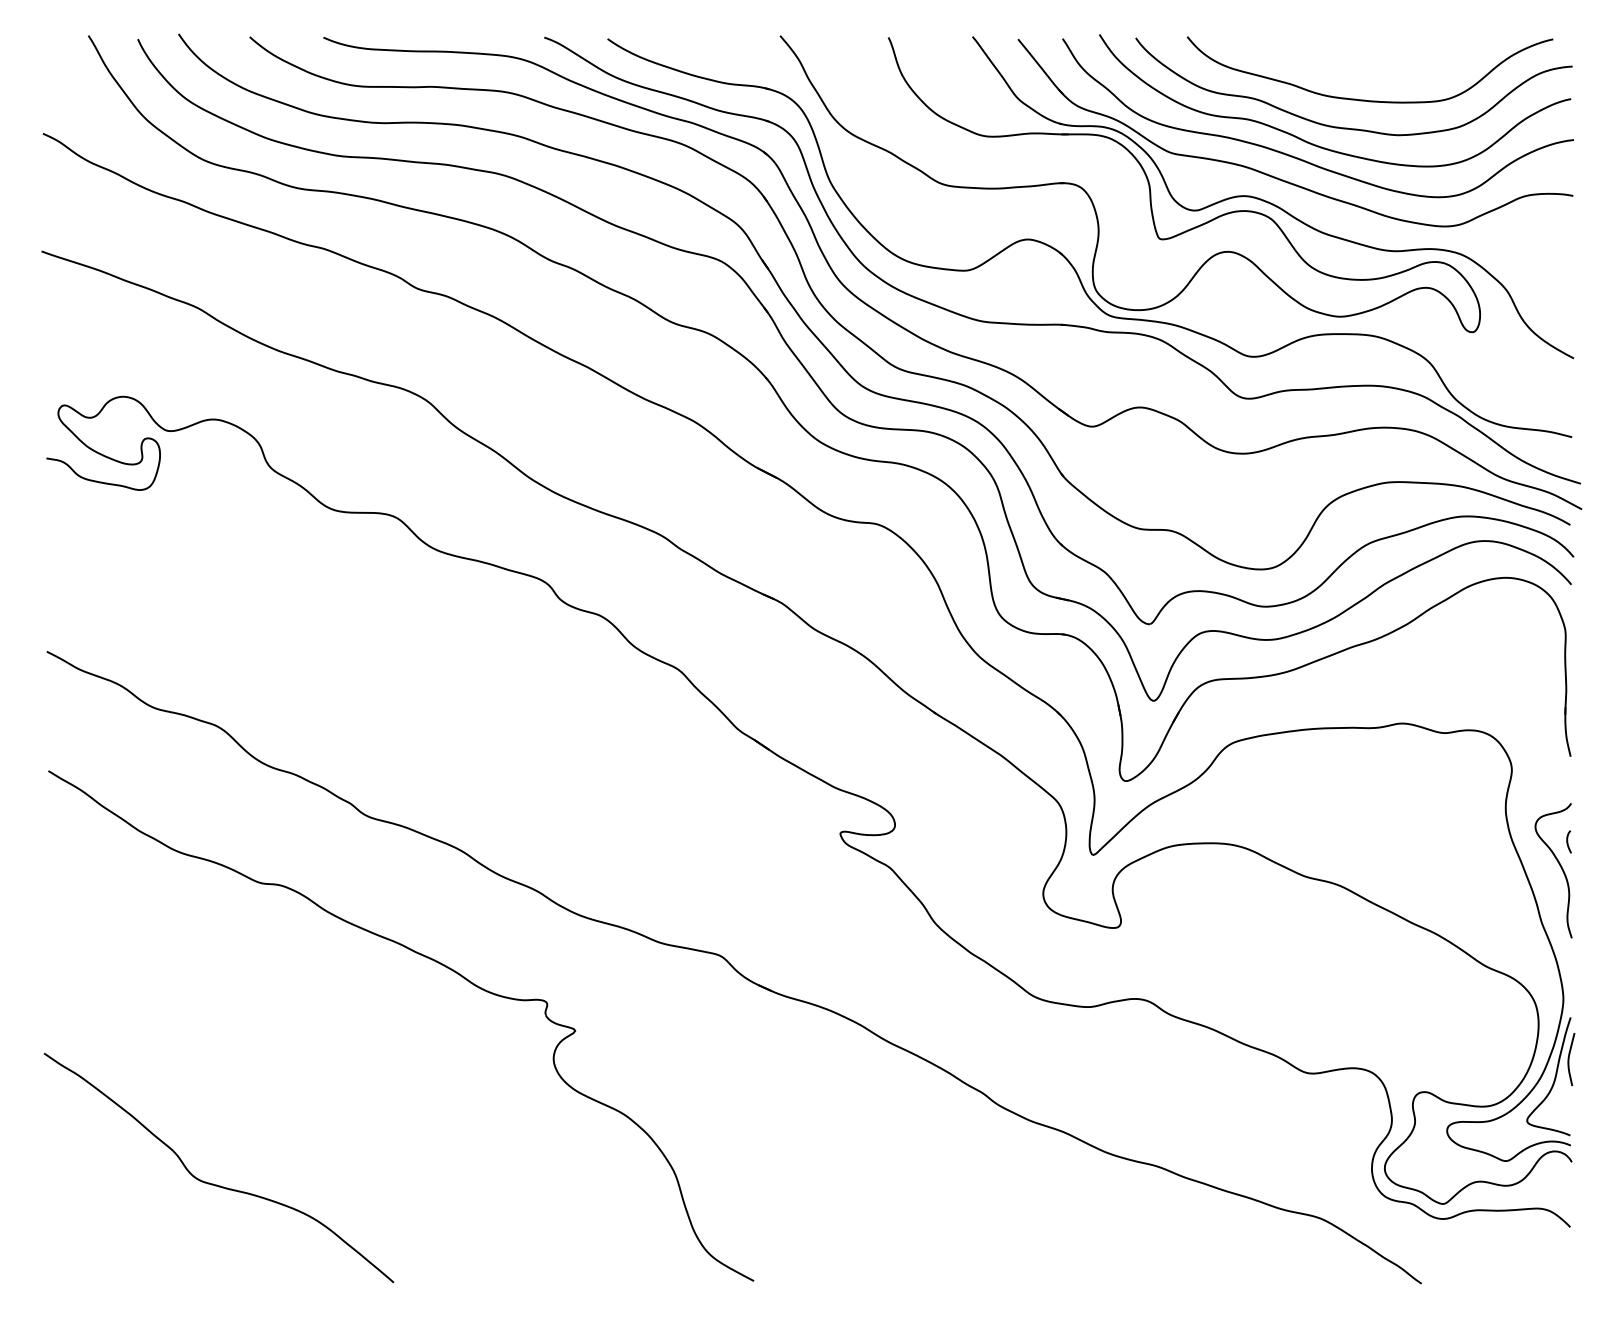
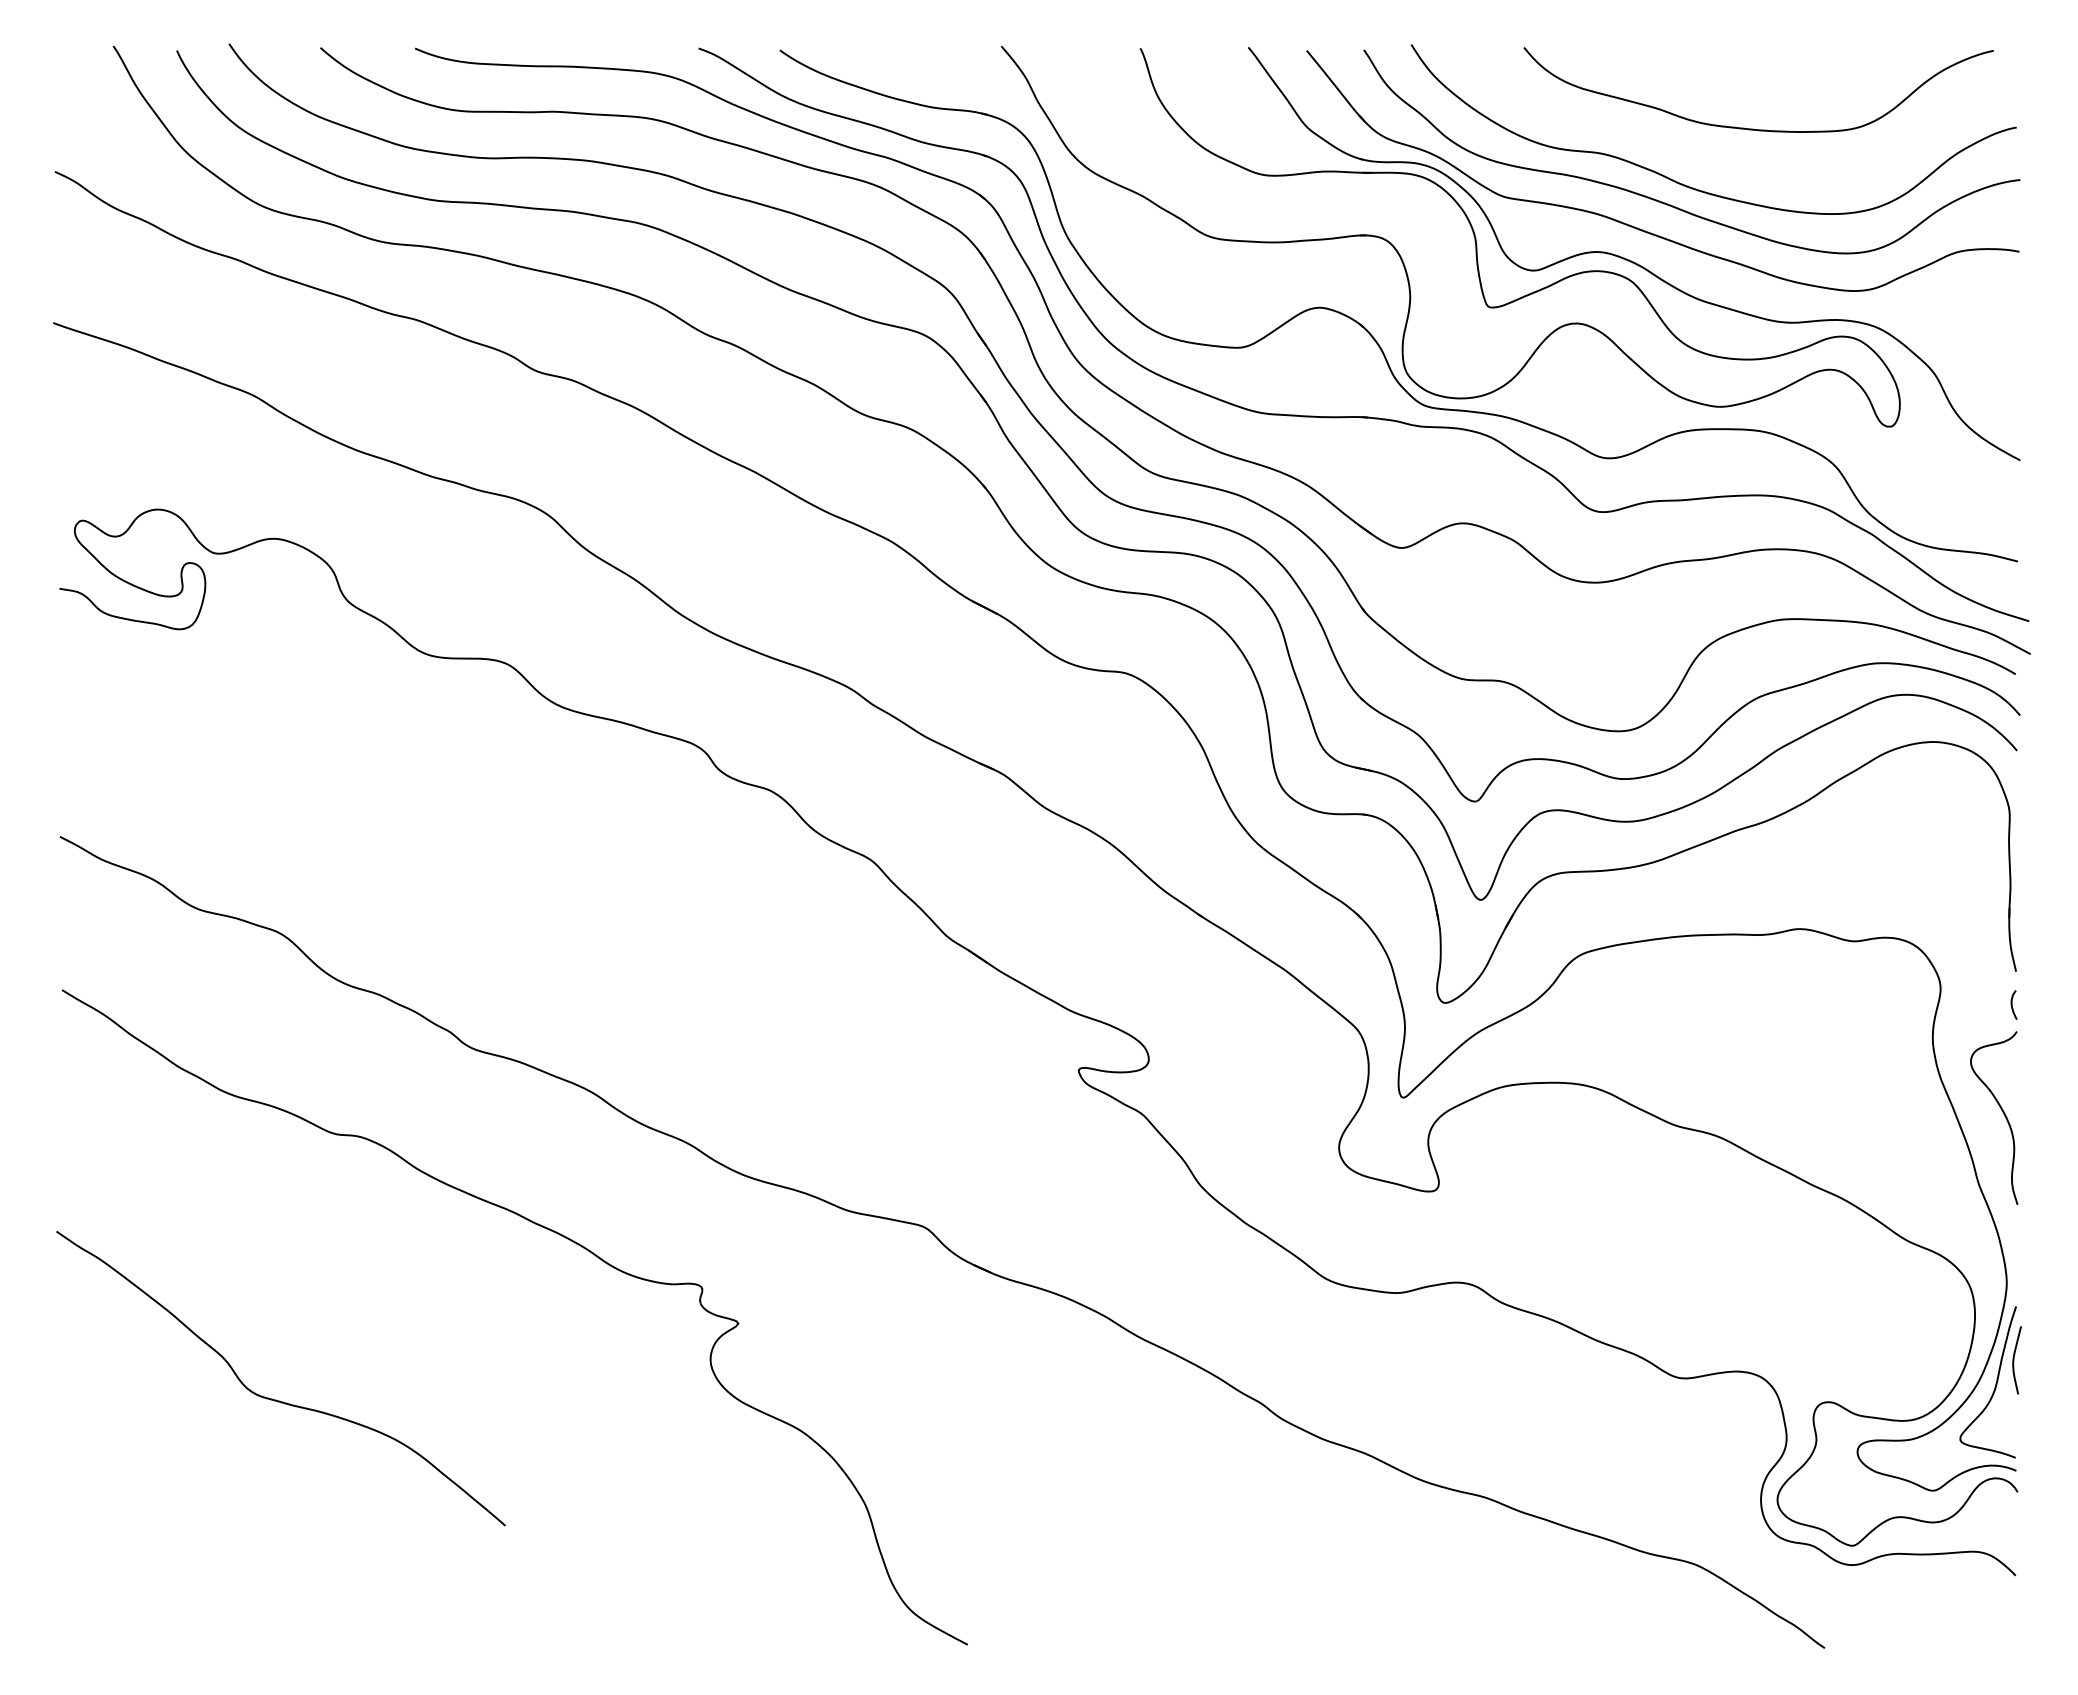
curve: (1349, 127) -> (1732, 164), removed
curve: (1567, 841) -> (2012, 1004), moved
curve: (215, 1184) -> (276, 1399), moved

